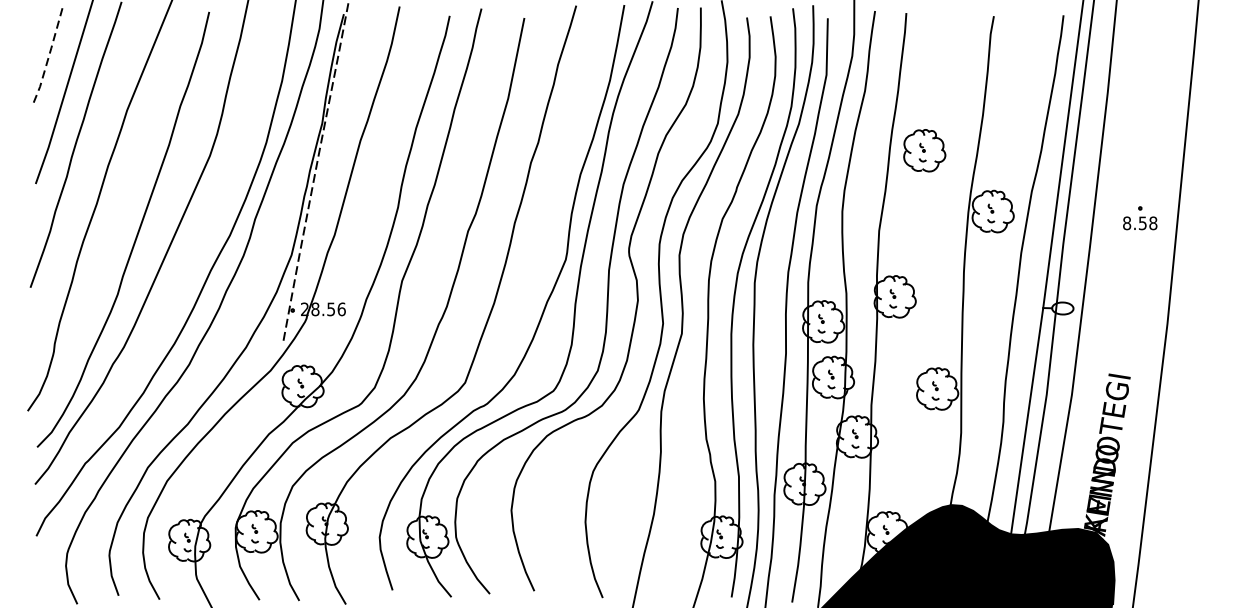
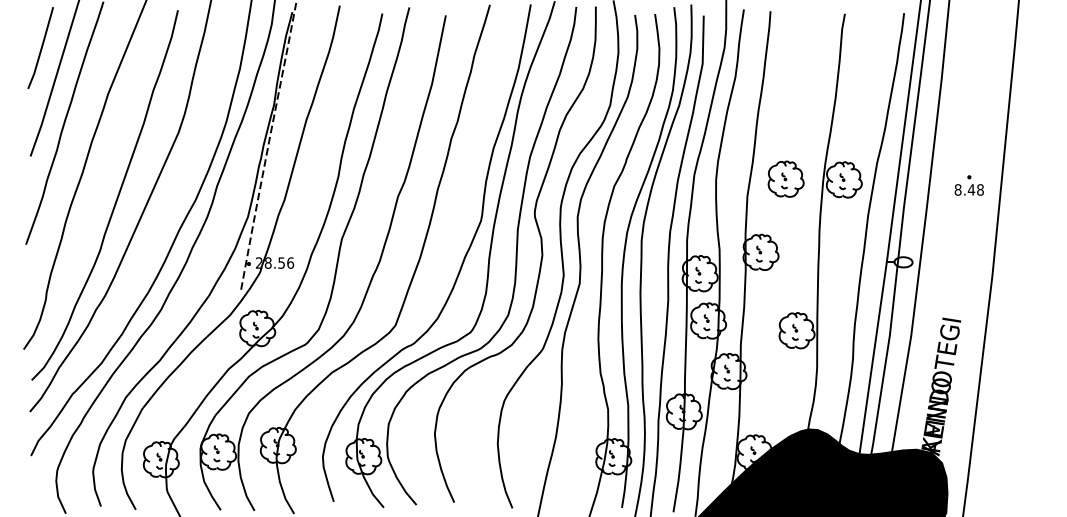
line: (48, 56) -> (41, 48), dashed -> solid
part: (923, 149) -> (785, 178), moved
text: (1142, 222) -> (971, 189), 8.58 -> 8.48

